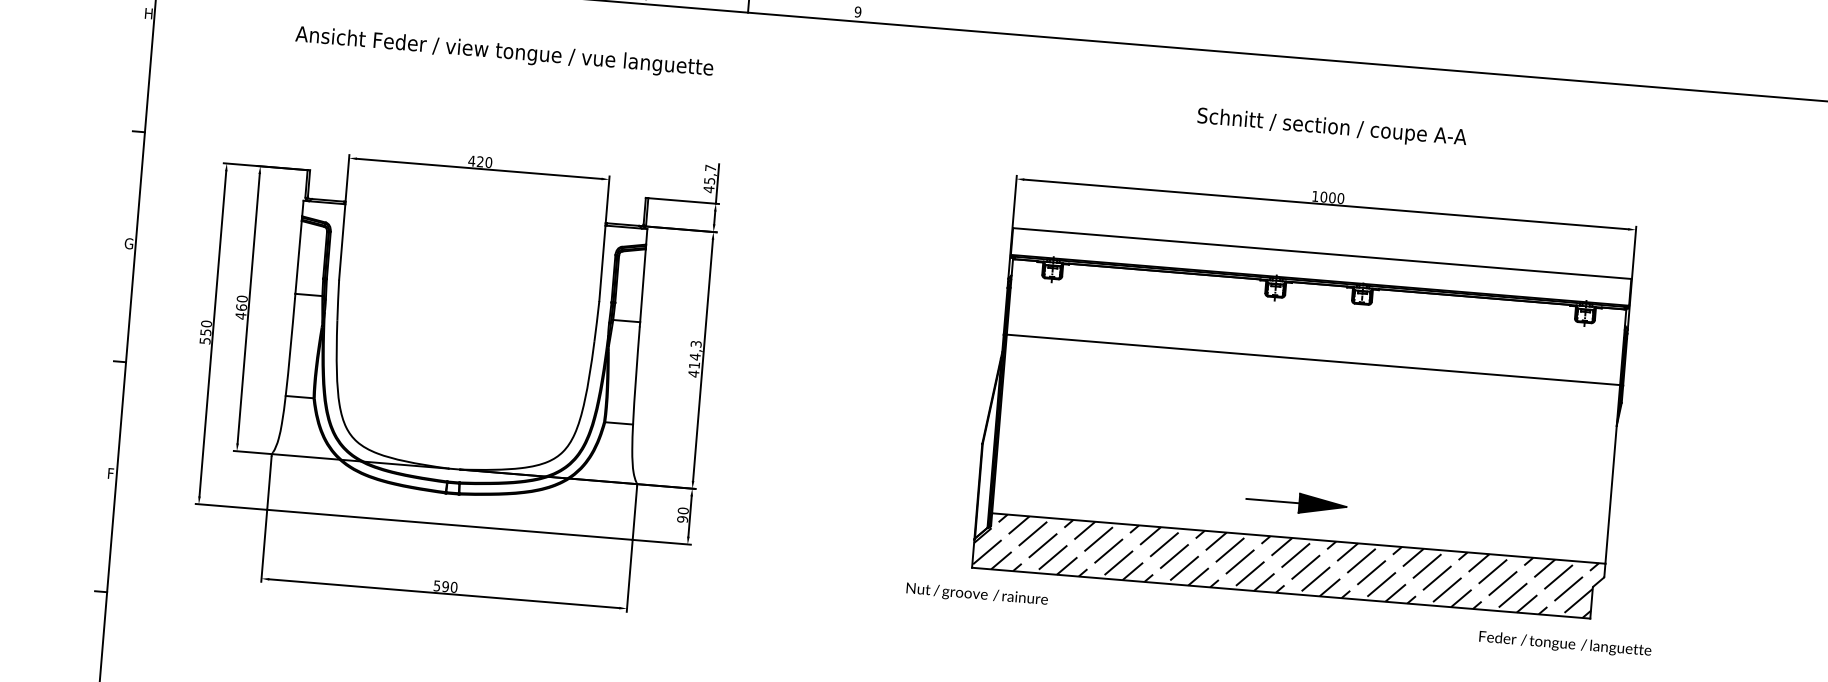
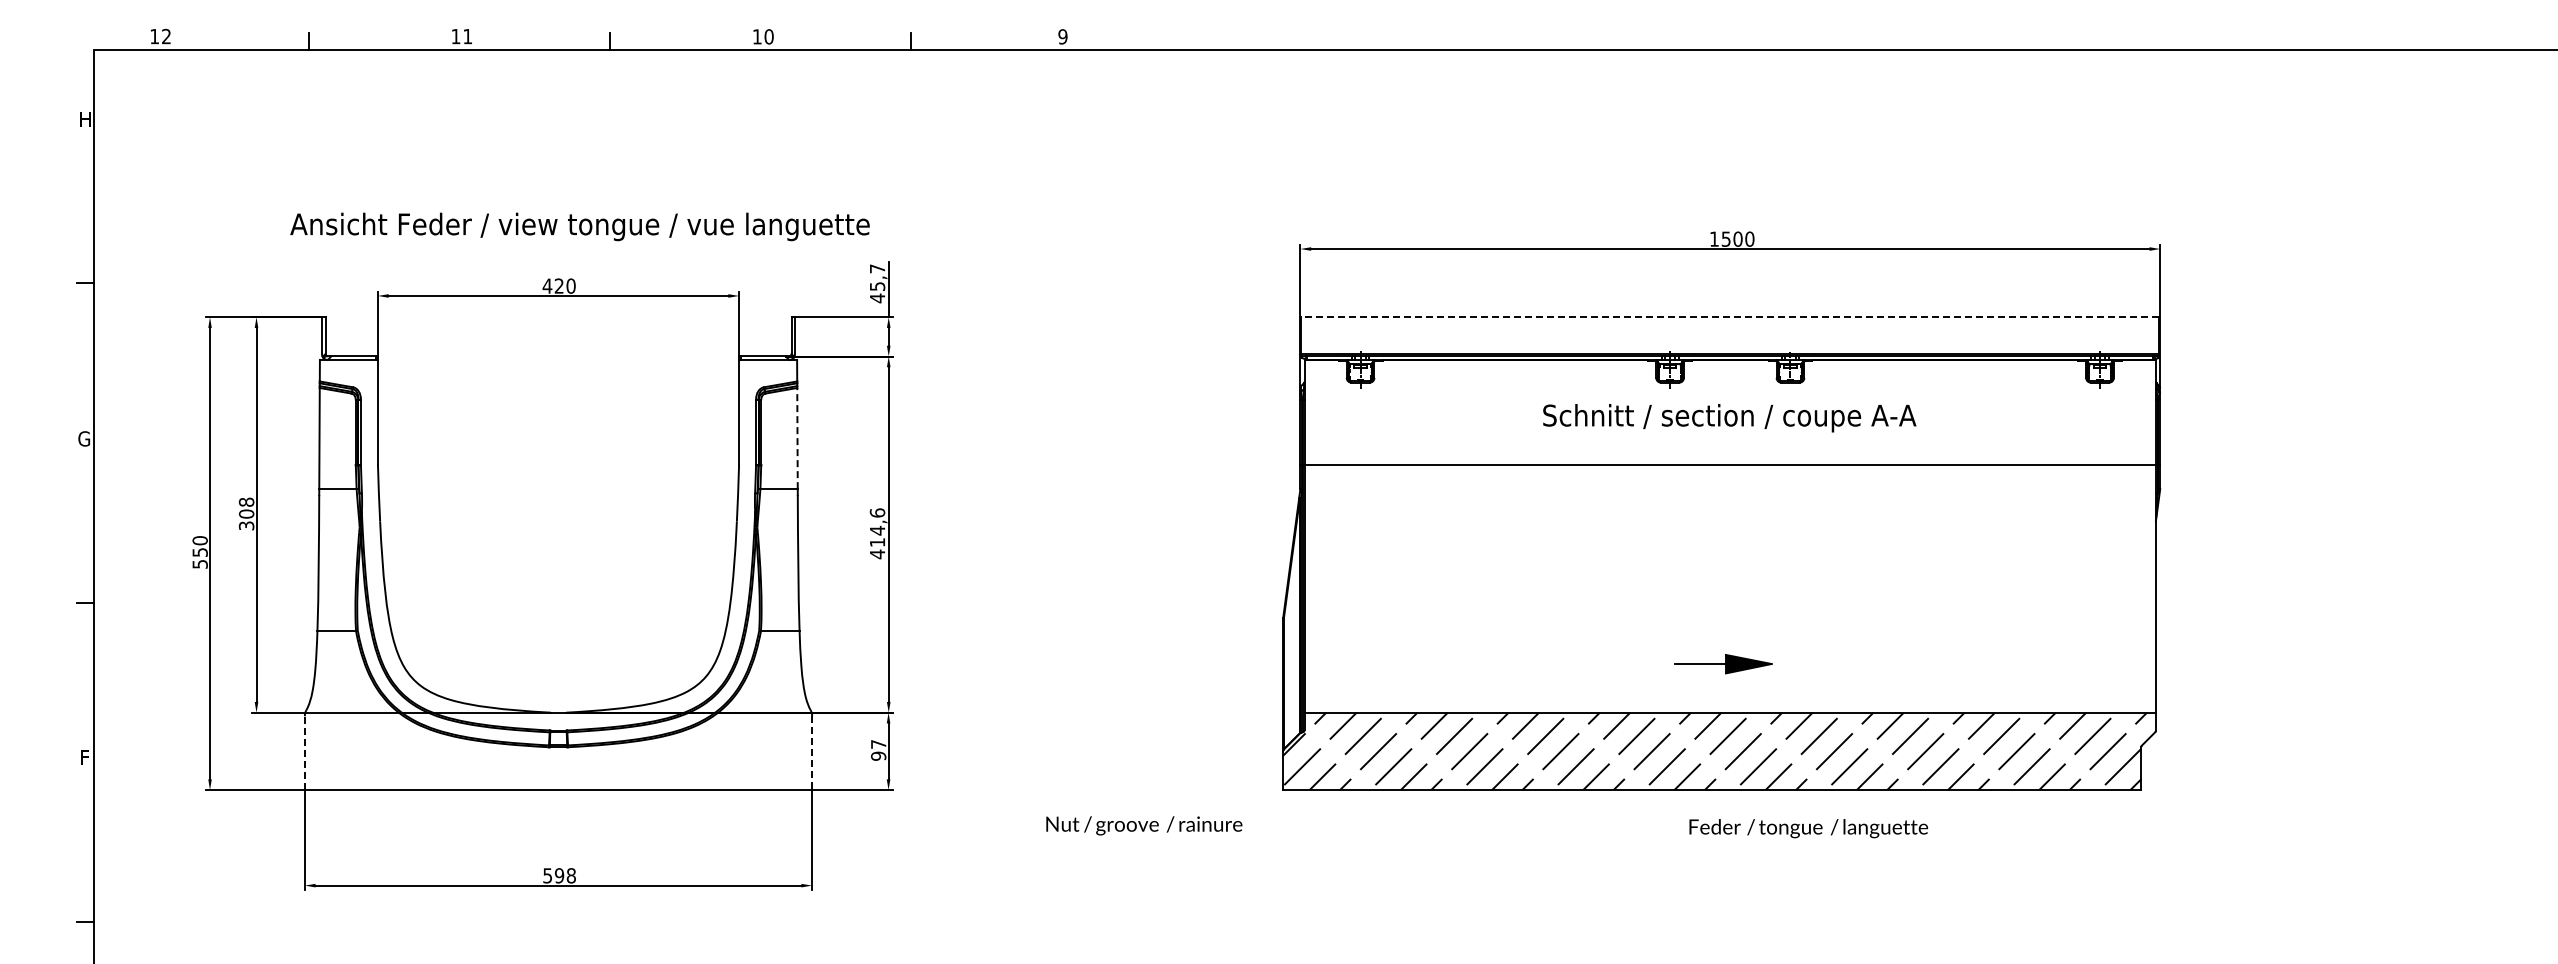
text: (504, 52) -> (579, 226), moved
text: (1331, 128) -> (1729, 418), moved
text: (1323, 196) -> (1725, 238), 1000 -> 1500
line: (1321, 253) -> (1729, 317), solid -> dashed
line: (642, 285) -> (797, 438), solid -> dashed
text: (241, 307) -> (246, 513), 460 -> 308
text: (696, 343) -> (877, 512), 414,3 -> 414,6
line: (269, 483) -> (304, 753), solid -> dashed
part: (1296, 503) -> (1723, 664), size x0.7
text: (683, 510) -> (878, 744), 90 -> 97
line: (635, 513) -> (812, 753), solid -> dashed
text: (453, 587) -> (570, 875), 590 -> 598
text: (977, 594) -> (1144, 825), moved
text: (1565, 644) -> (1808, 828), moved

